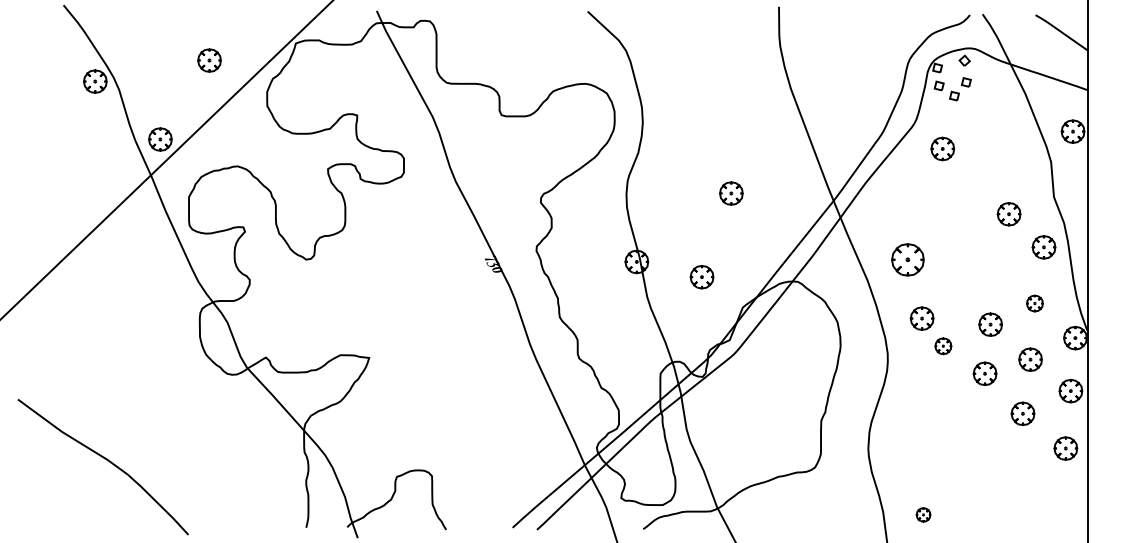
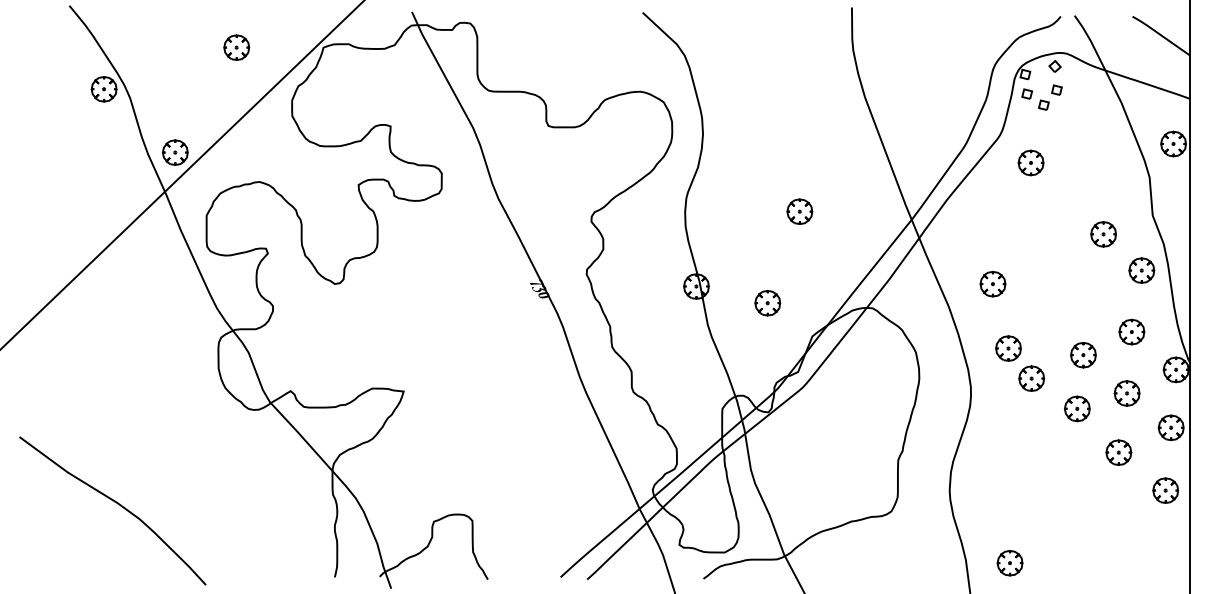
part: (209, 60) -> (236, 47), moved
part: (907, 259) -> (992, 283), size x0.71
part: (1034, 303) -> (1131, 332), size x1.43
part: (943, 346) -> (1031, 379), size x1.43
part: (923, 514) -> (1010, 562), size x1.67

